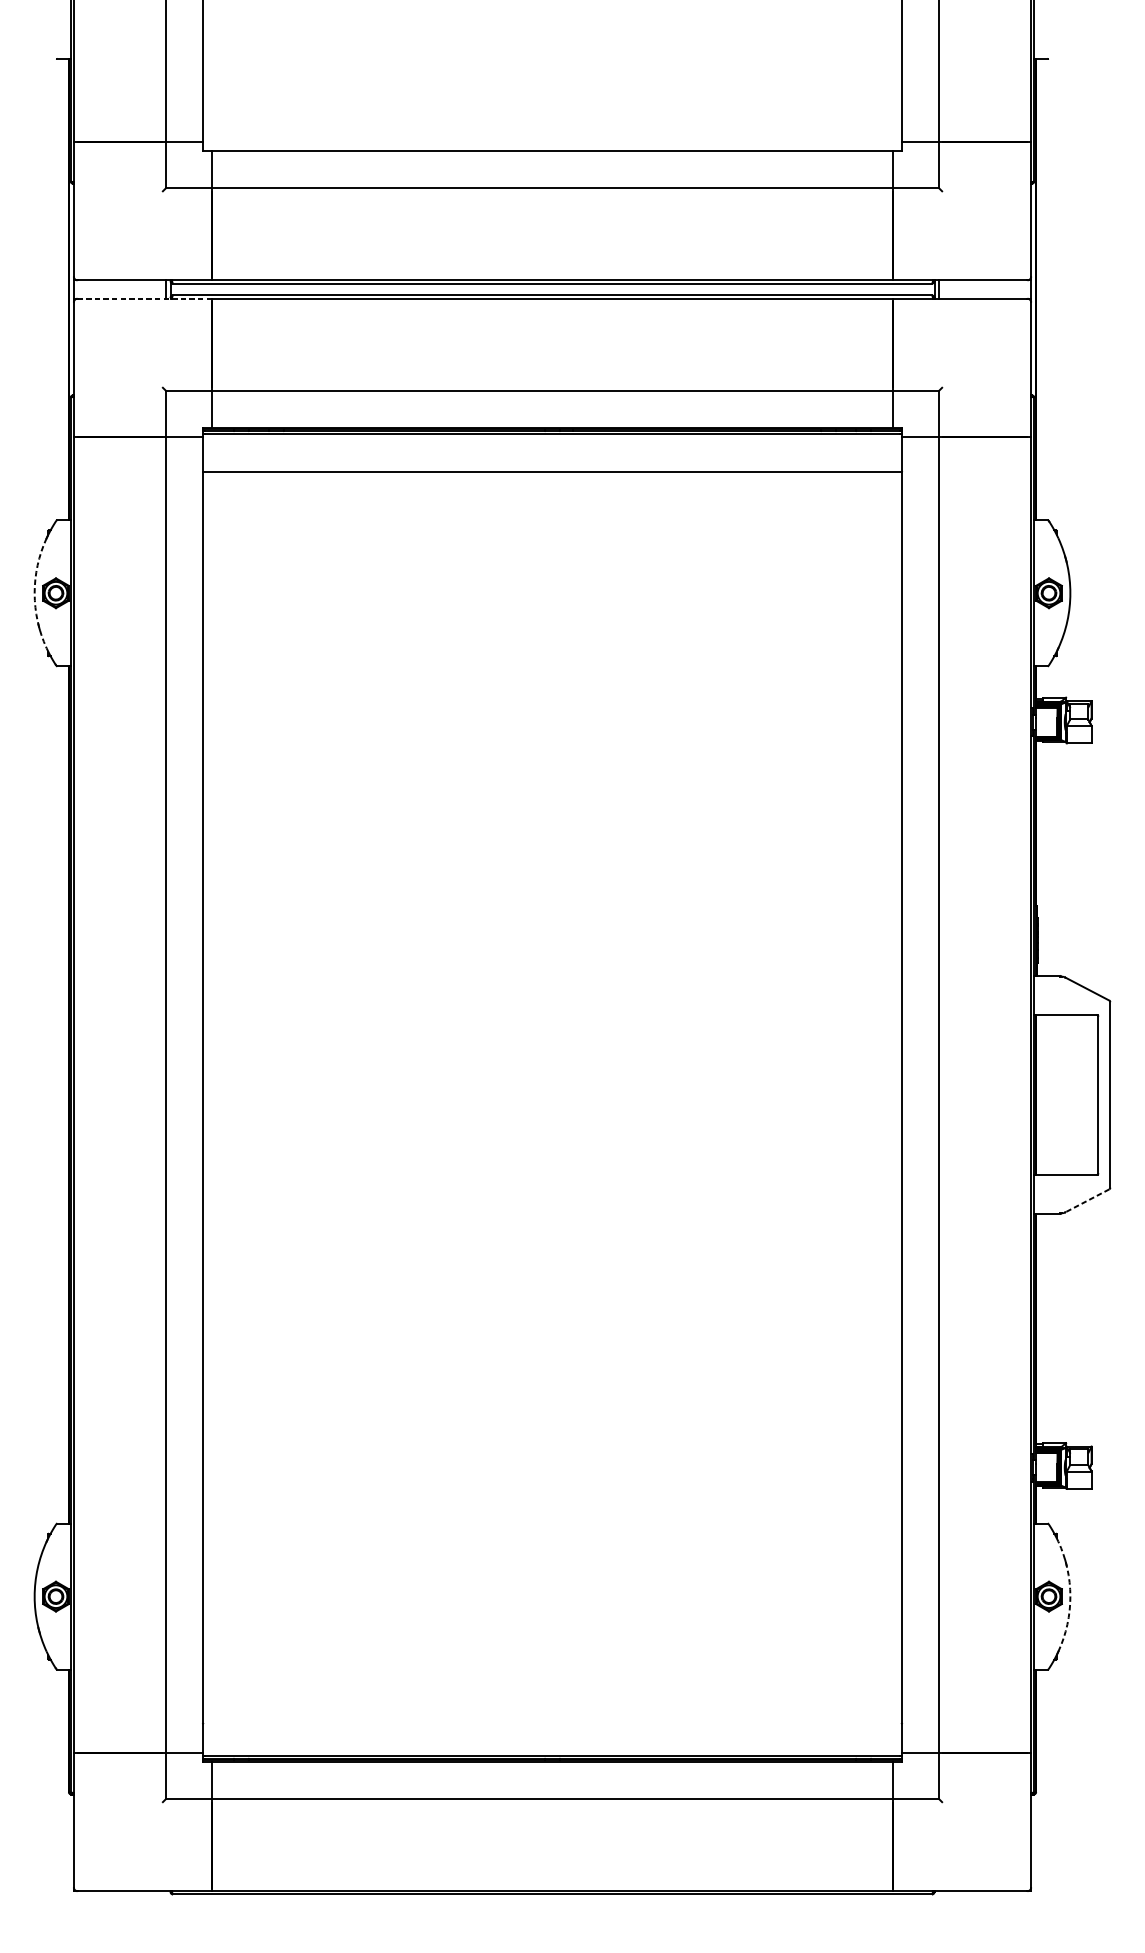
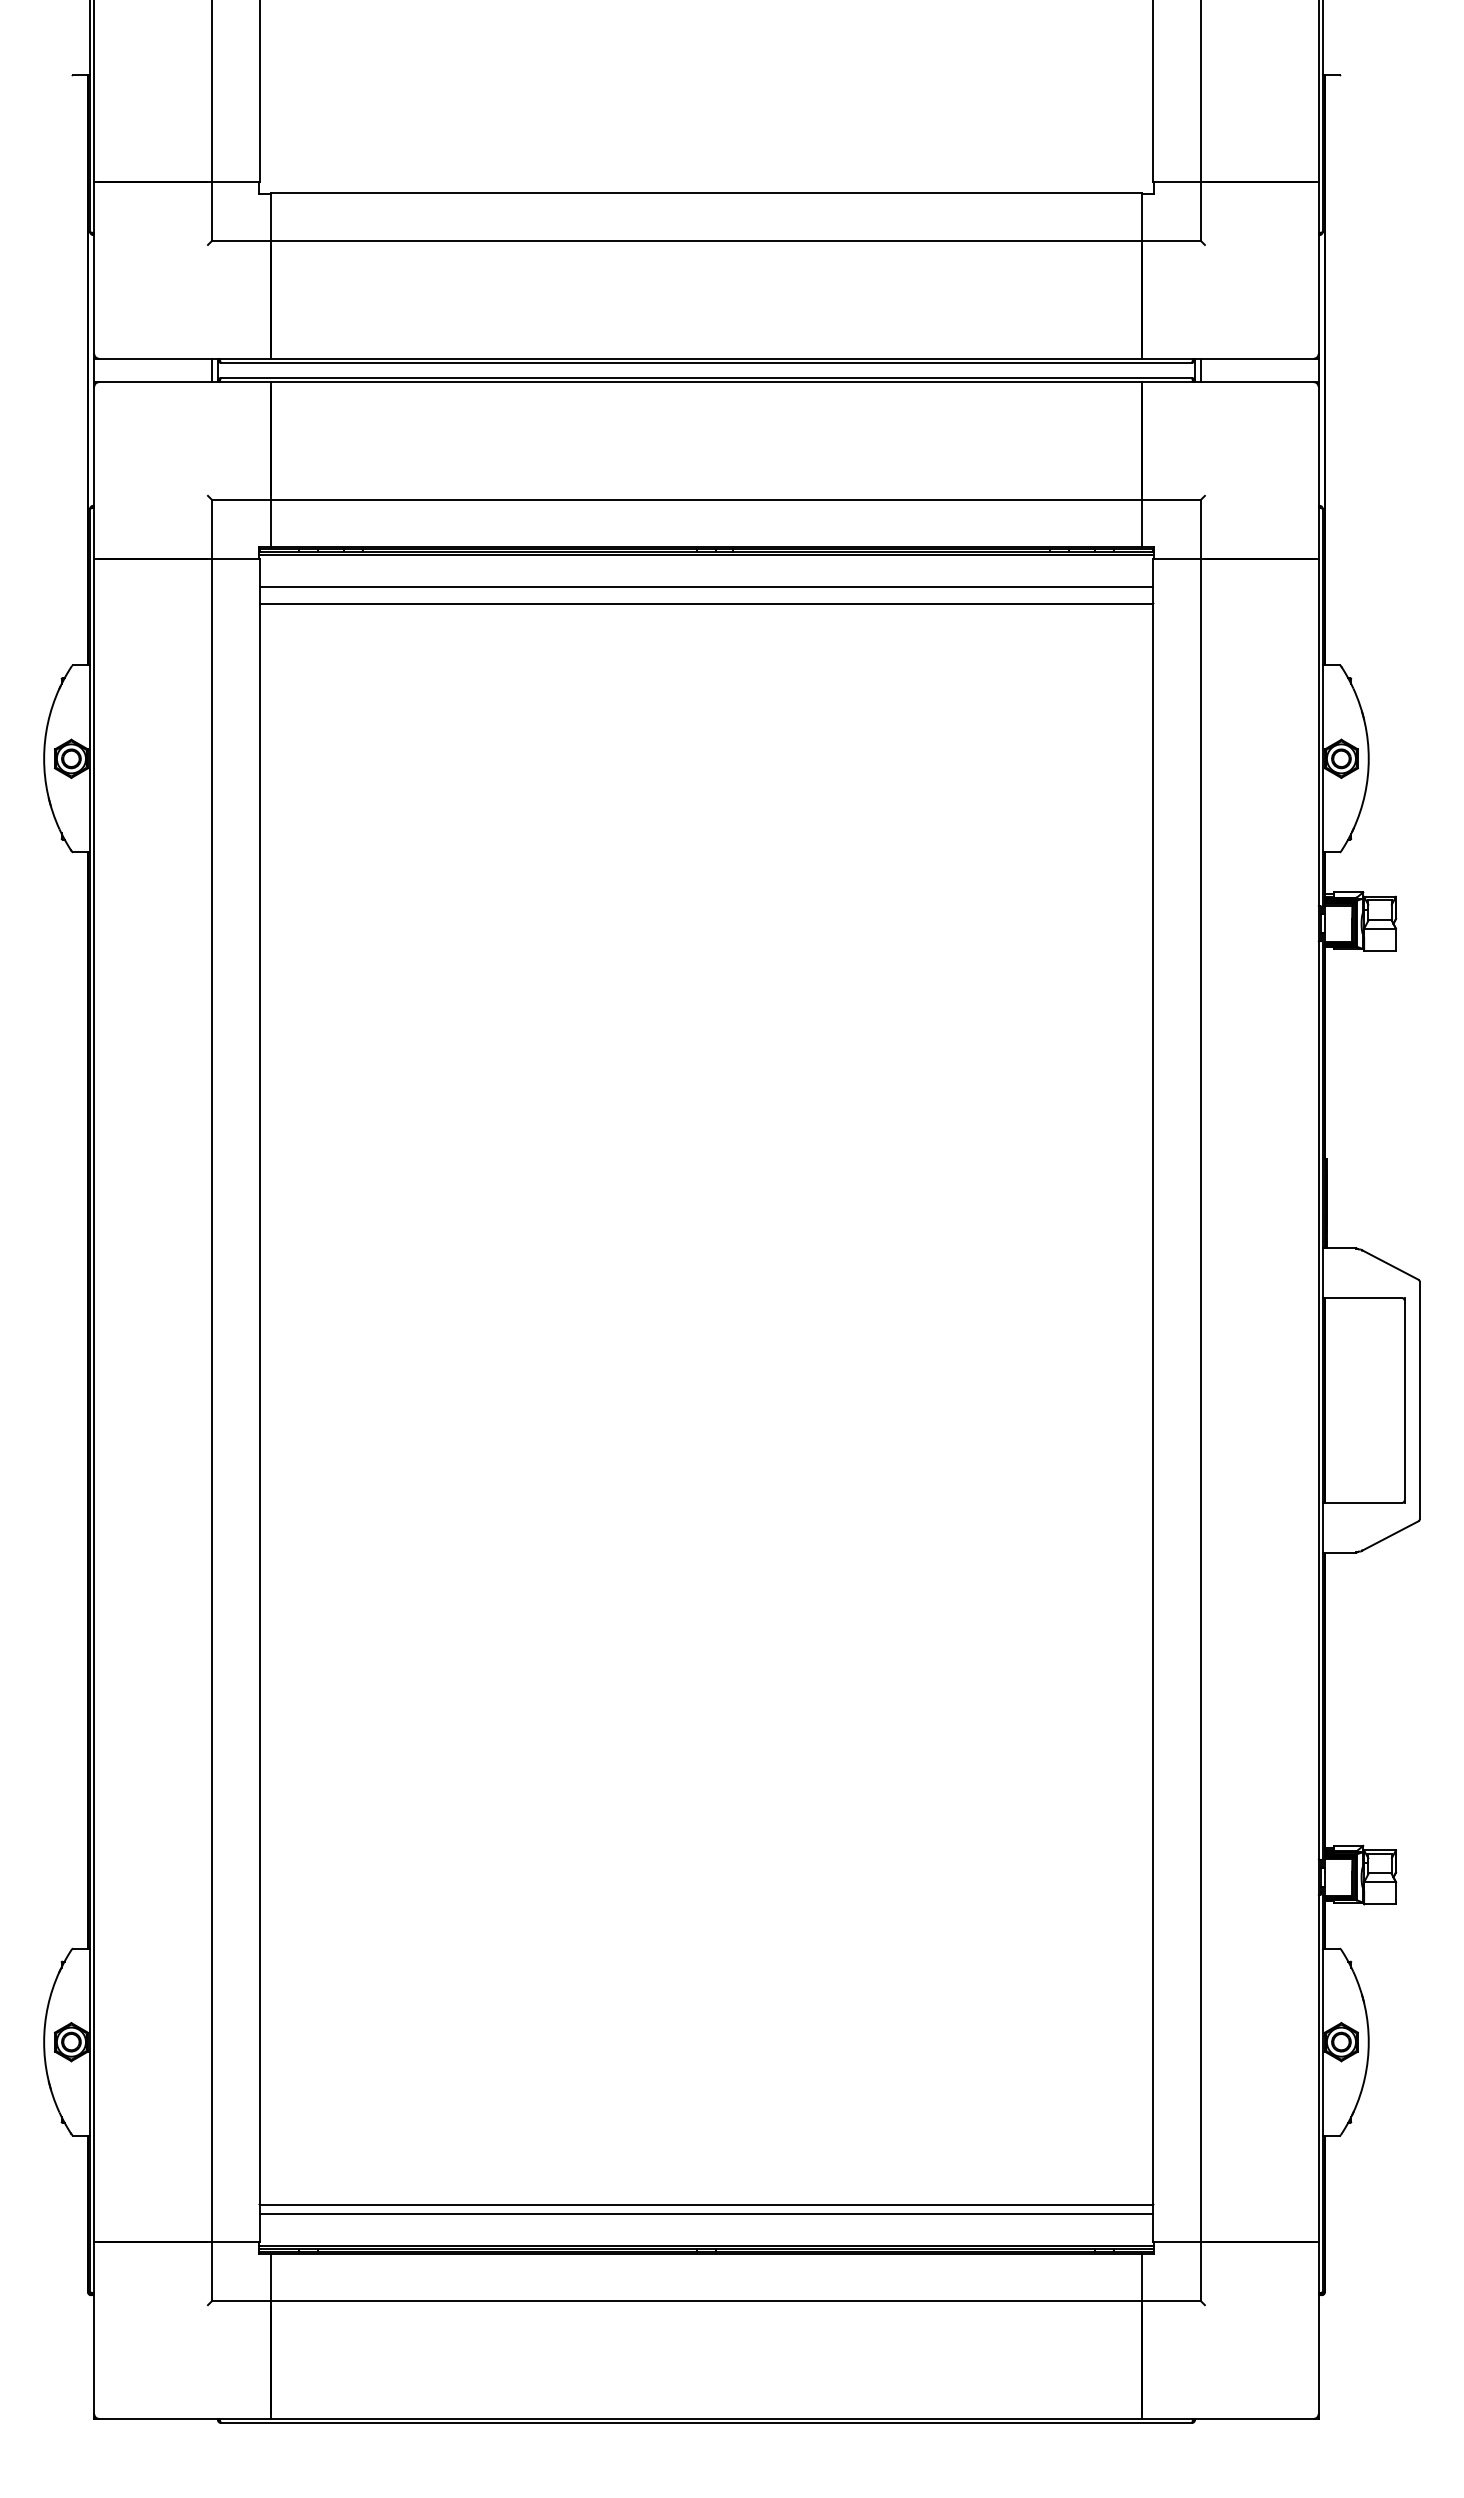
line: (144, 298) -> (184, 382), dashed -> solid
line: (552, 459) -> (706, 587), added
arc: (34, 592) -> (44, 758), dashed -> solid
line: (1087, 1201) -> (1390, 1536), dashed -> solid
arc: (1070, 1596) -> (1368, 2042), dashed -> solid
line: (552, 1723) -> (706, 2204), added
line: (552, 1730) -> (706, 2213), added

